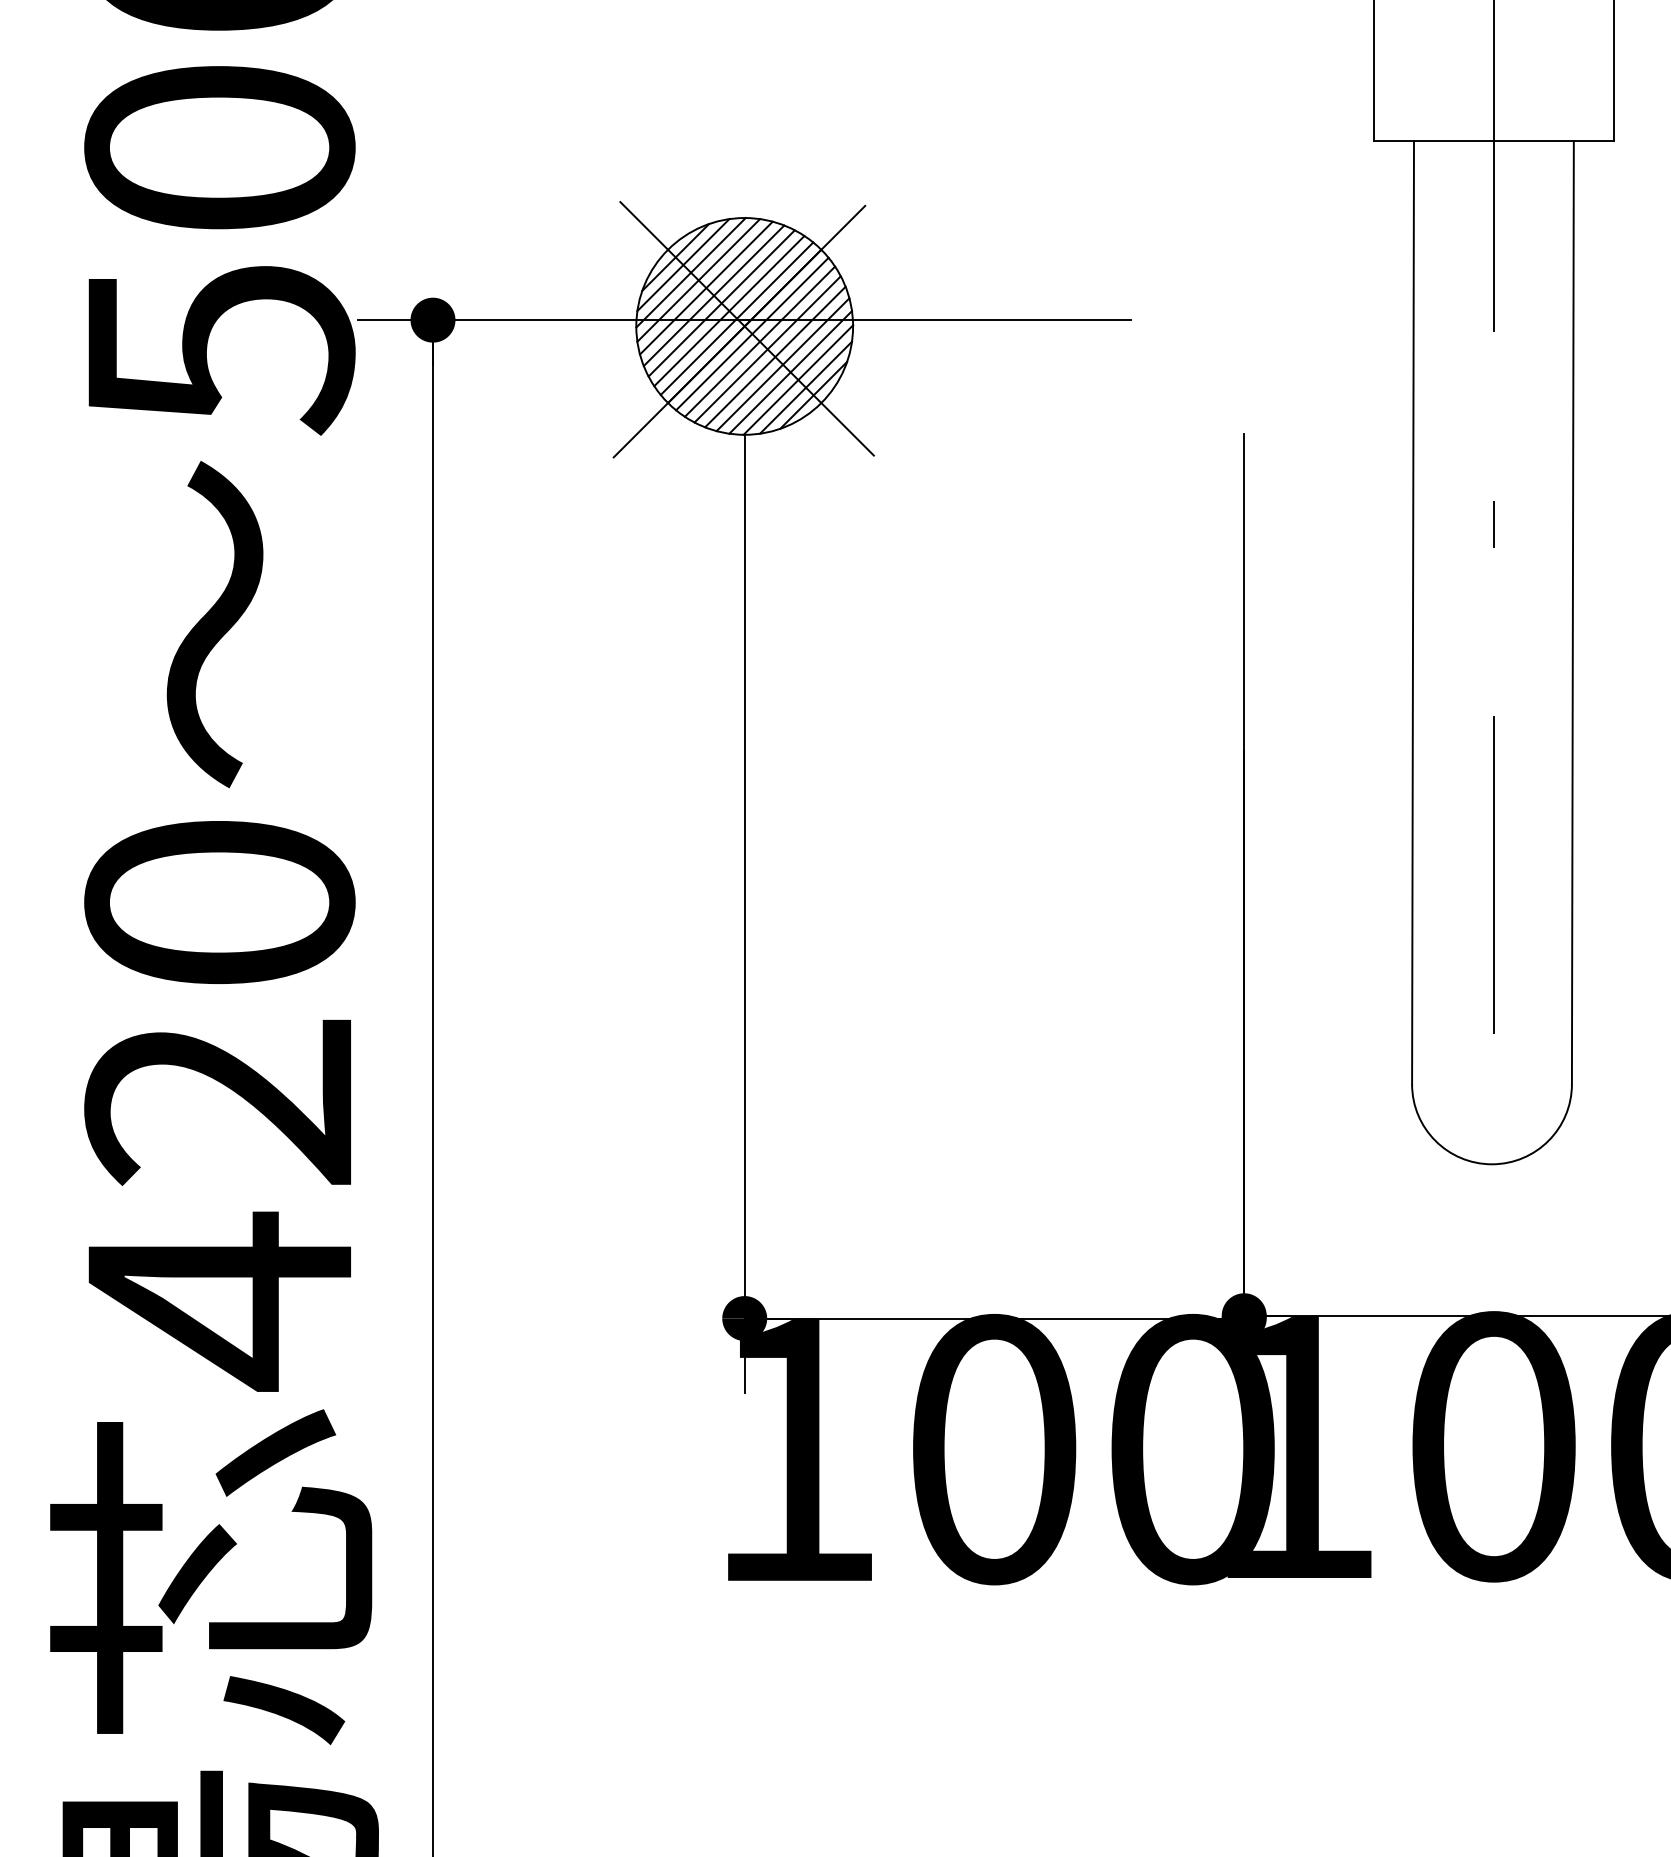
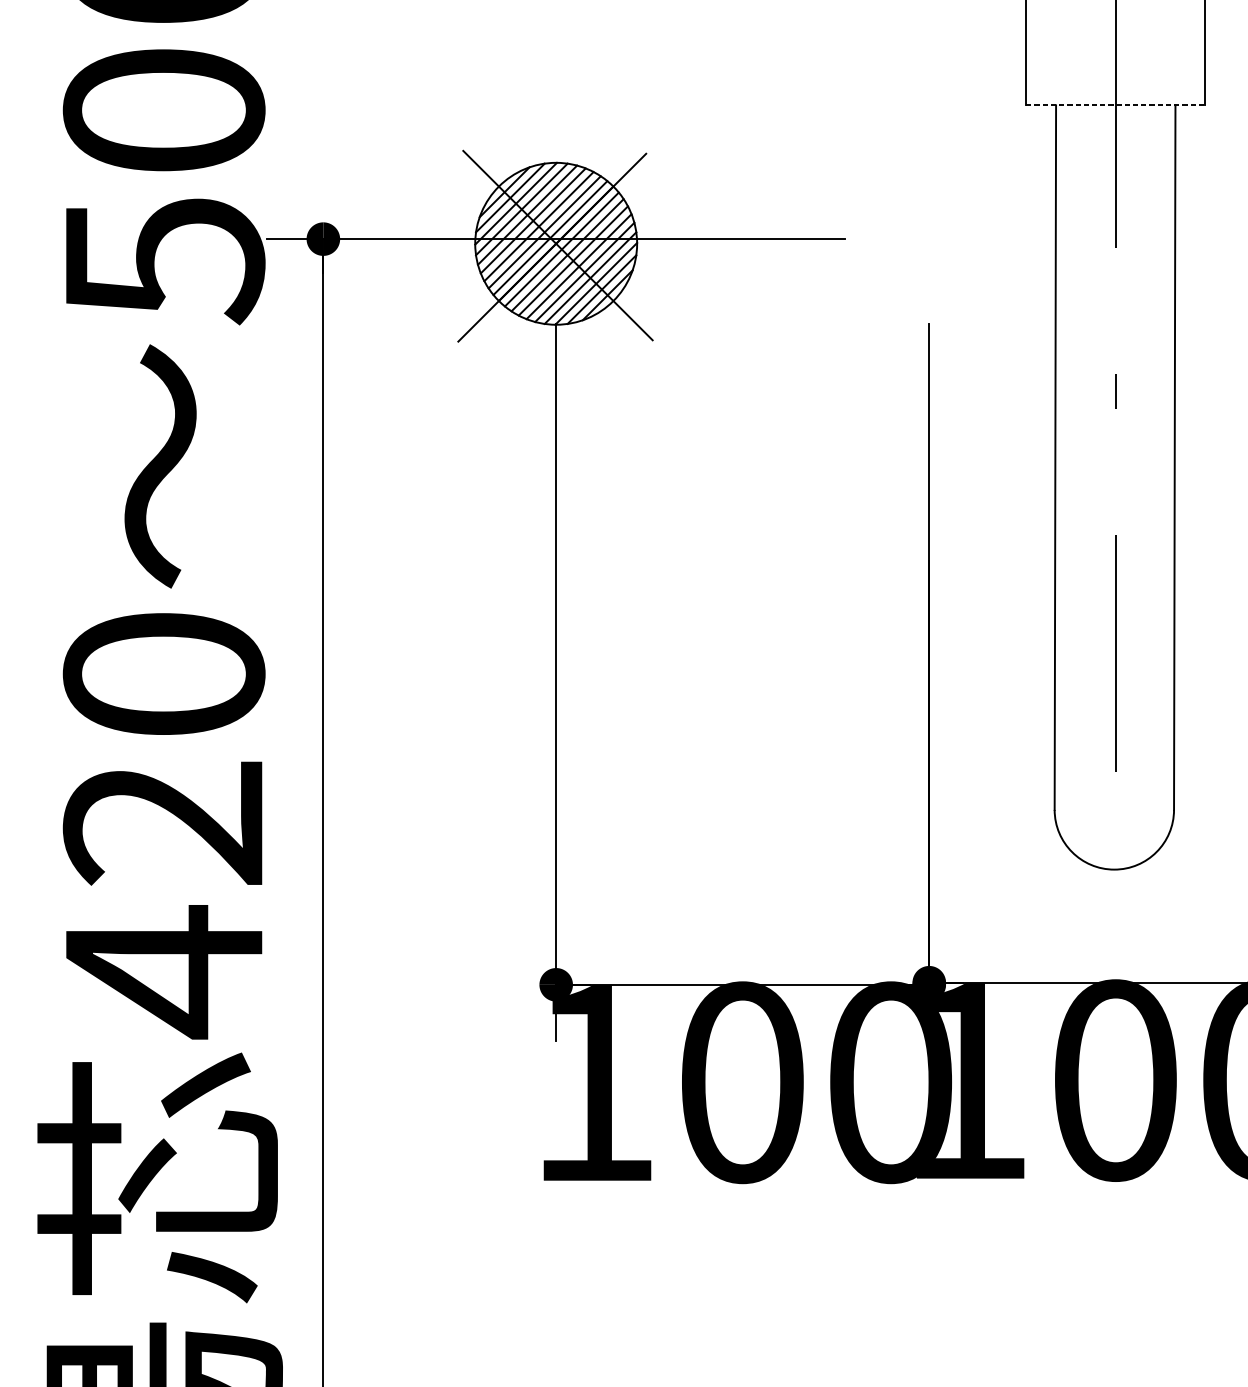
line: (1493, 141) -> (1115, 105), solid -> dashed

